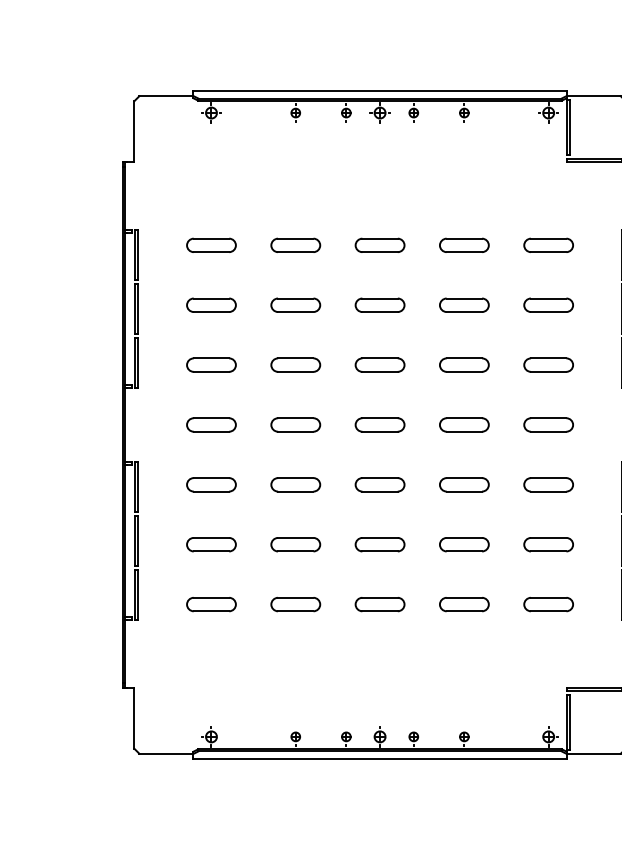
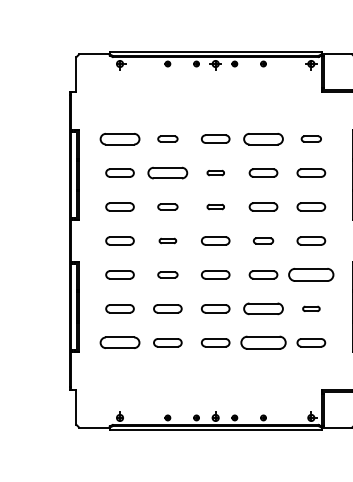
part: (210, 244) -> (119, 138), size x1.4
part: (295, 244) -> (167, 138), size x0.7
part: (464, 244) -> (263, 138), size x1.4
part: (548, 244) -> (311, 138), size x0.7
part: (295, 304) -> (167, 172), size x1.4
part: (379, 304) -> (215, 172), size x0.6
part: (295, 364) -> (167, 206), size x0.7
part: (379, 364) -> (215, 206), size x0.6
part: (295, 424) -> (167, 240), size x0.6
part: (464, 424) -> (263, 240), size x0.7
part: (295, 484) -> (167, 274), size x0.7
part: (548, 484) -> (311, 274), size x1.6
part: (464, 543) -> (263, 308), size x1.4
part: (548, 543) -> (311, 308), size x0.6
part: (210, 603) -> (119, 342), size x1.4
part: (464, 603) -> (263, 342), size x1.6

